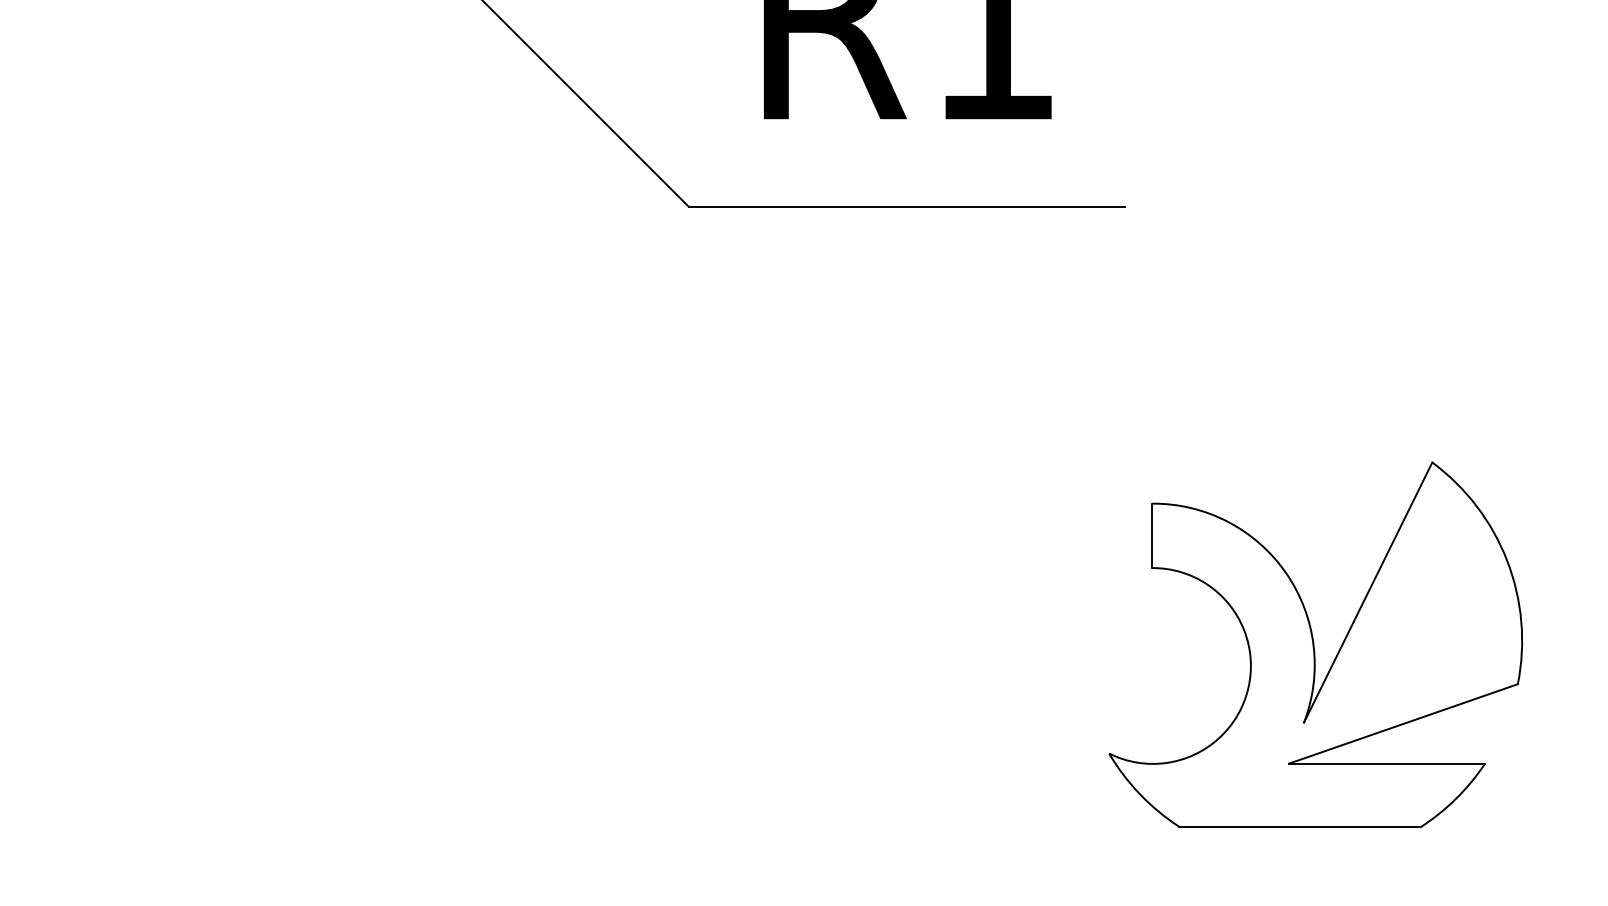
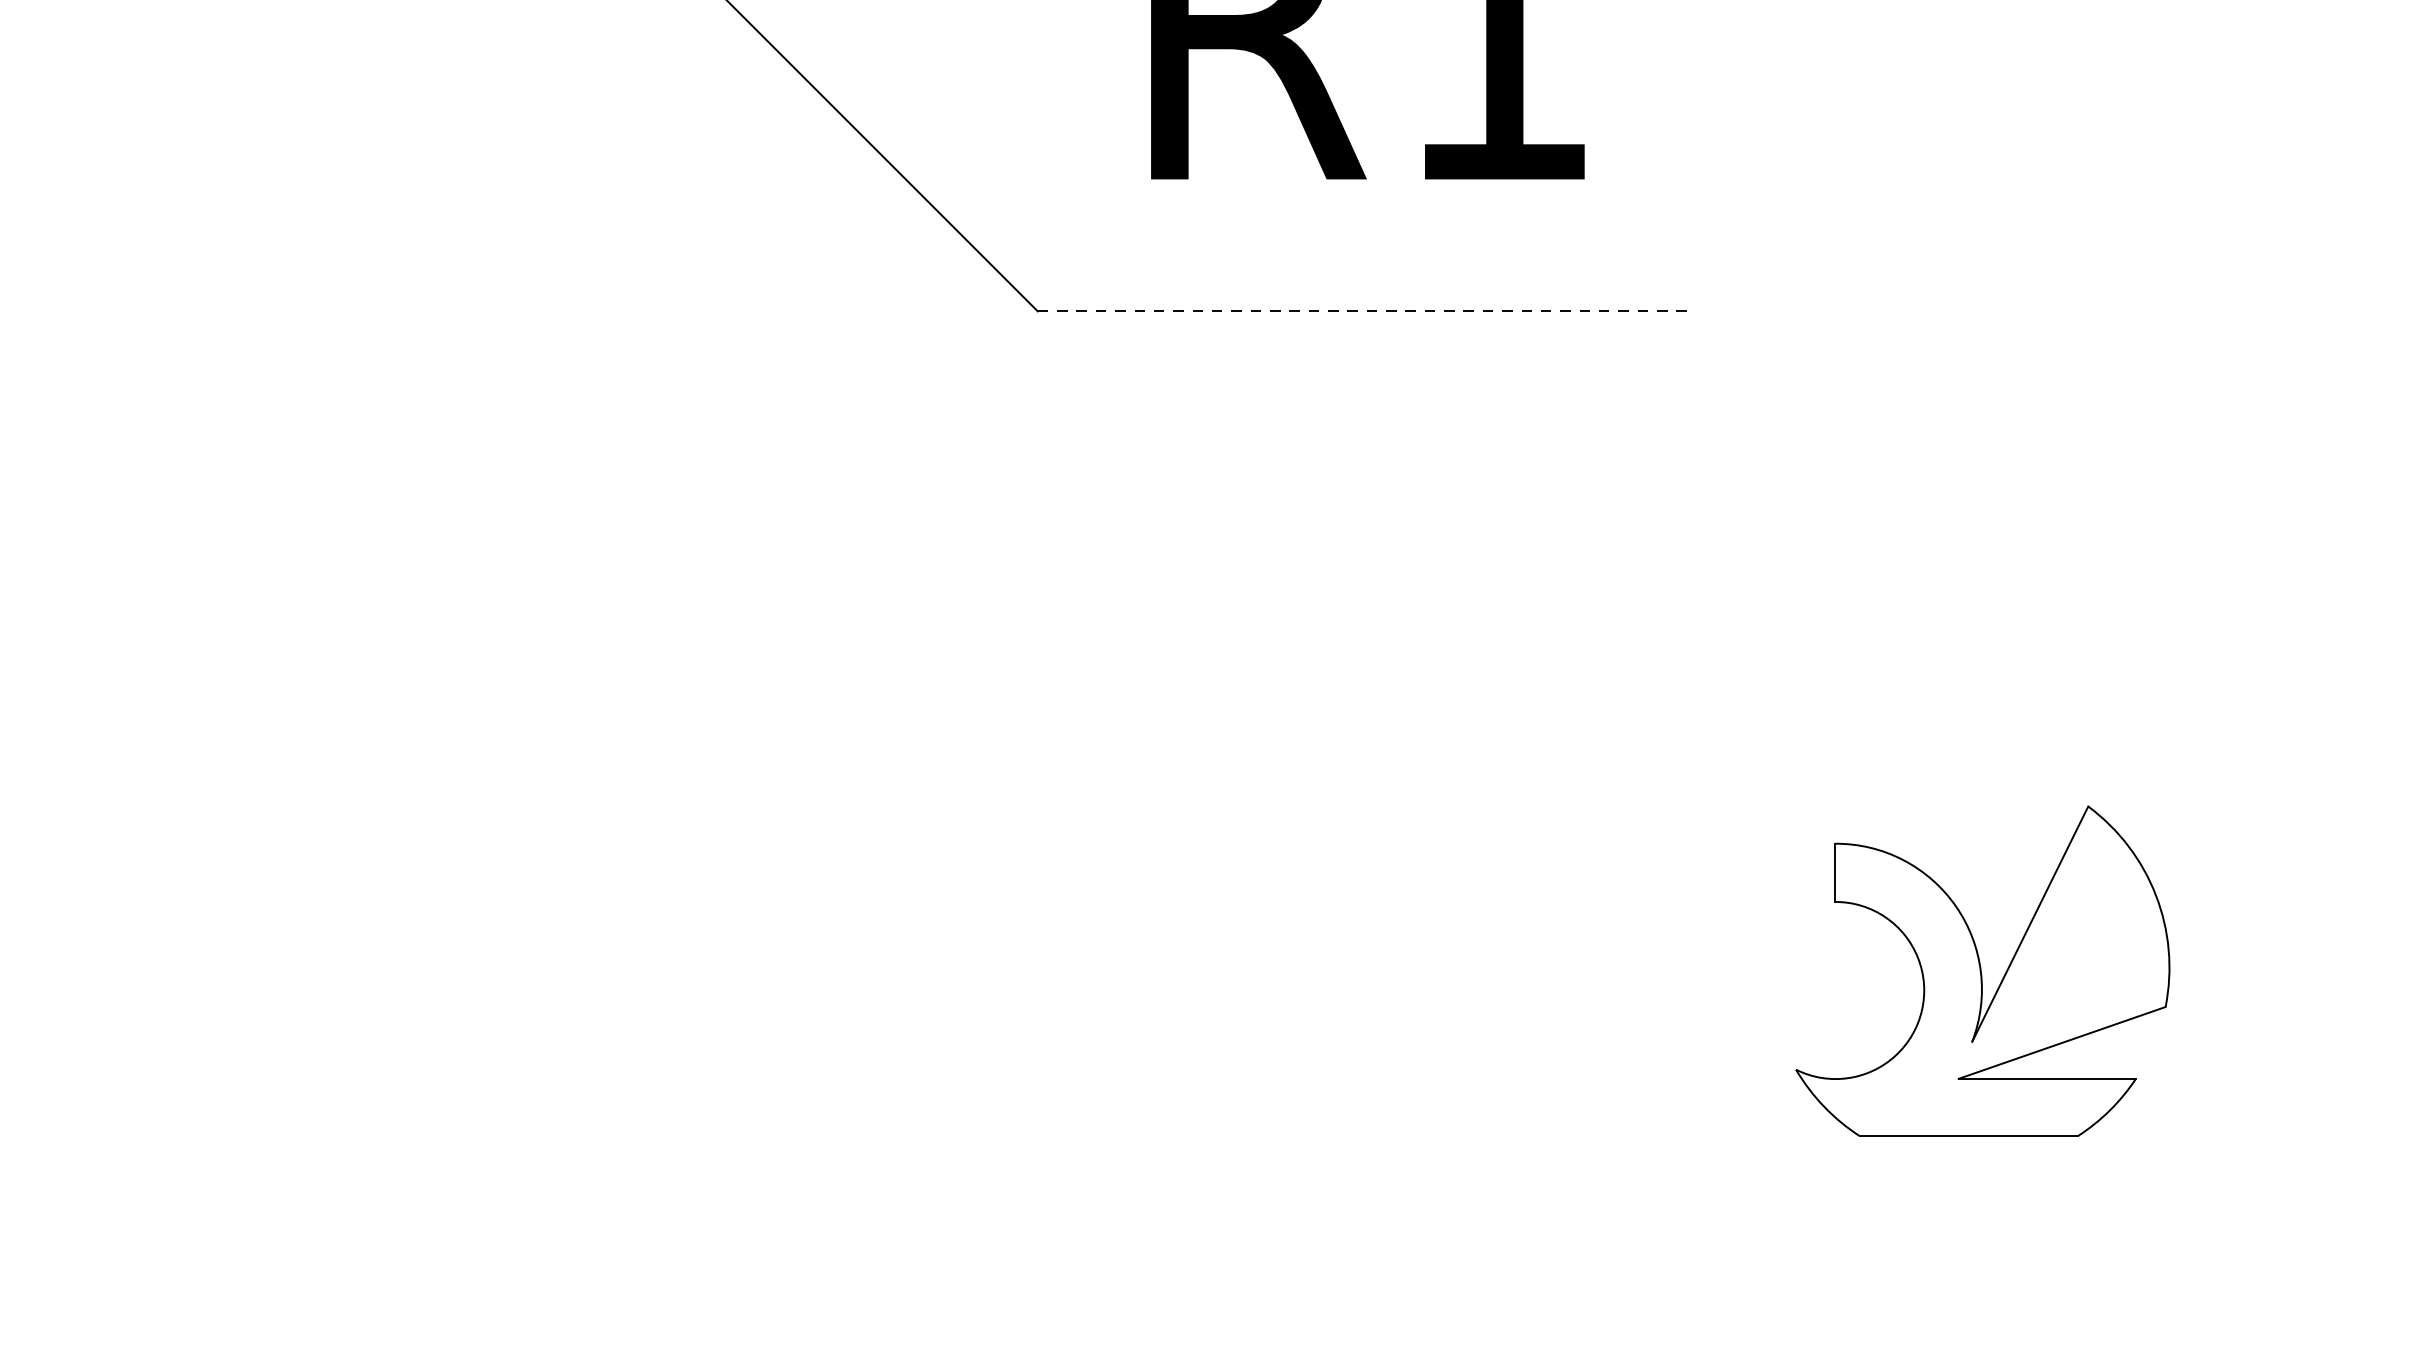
line: (907, 206) -> (1367, 311), solid -> dashed
part: (1315, 644) -> (1982, 971), size x0.6

